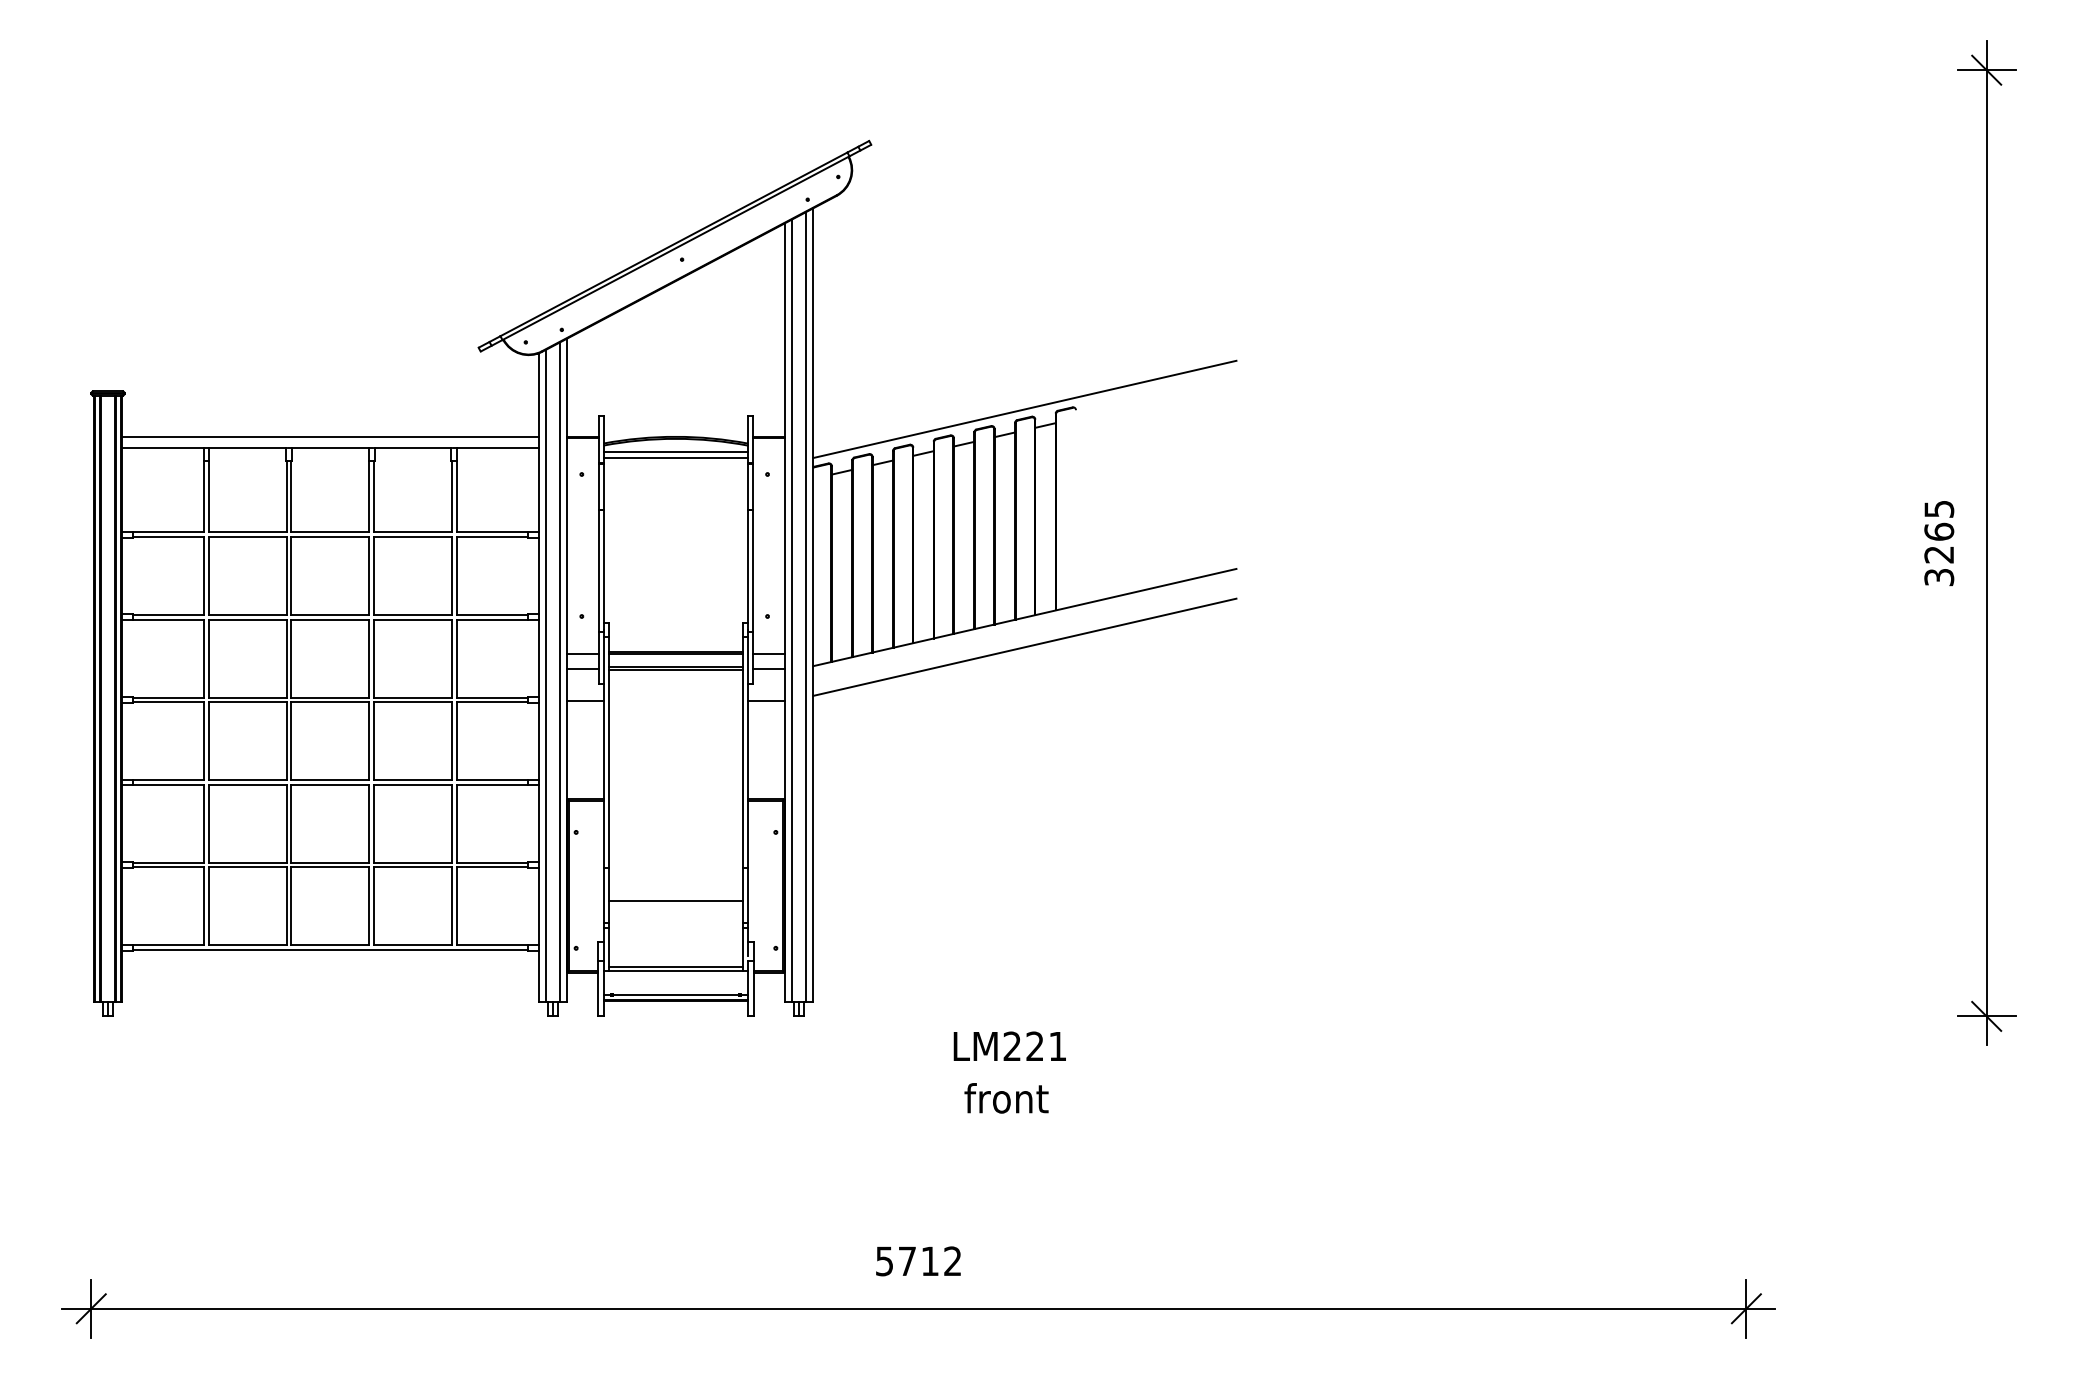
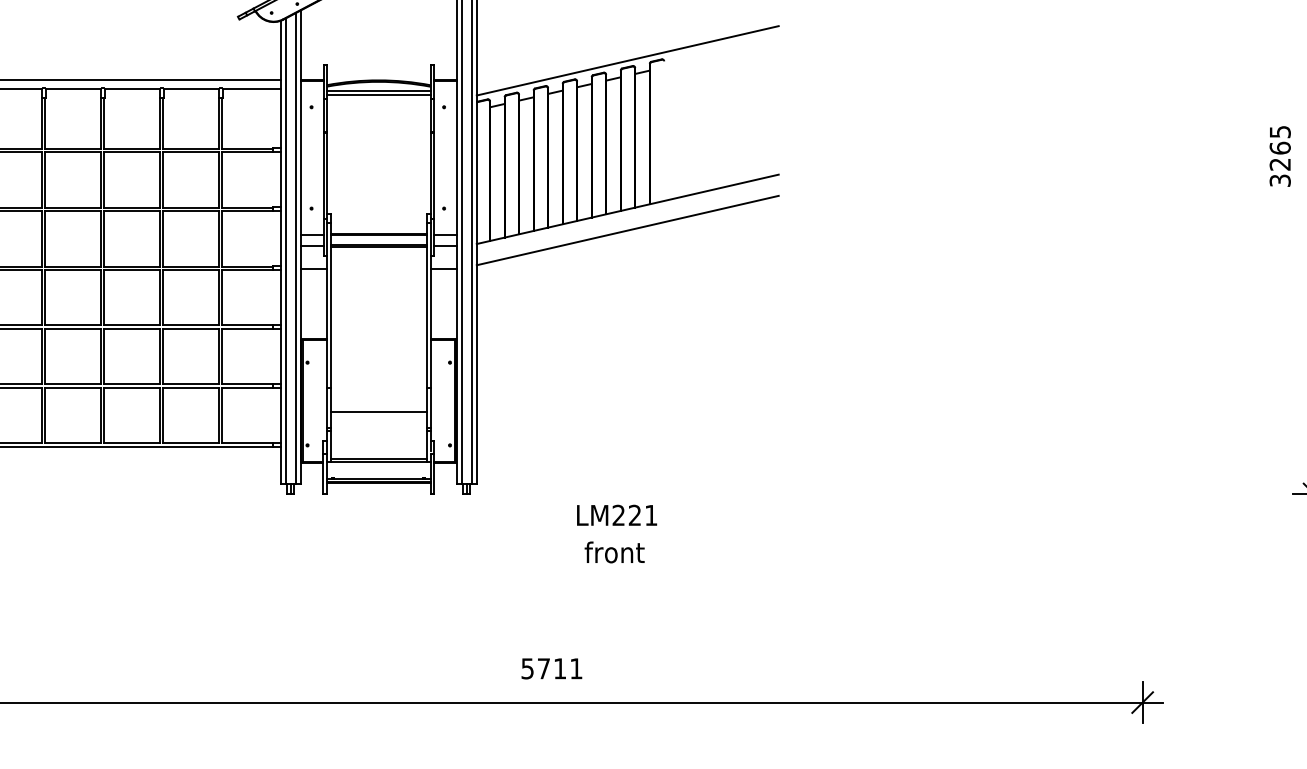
text: (952, 1260) -> (576, 668), 5712 -> 5711

